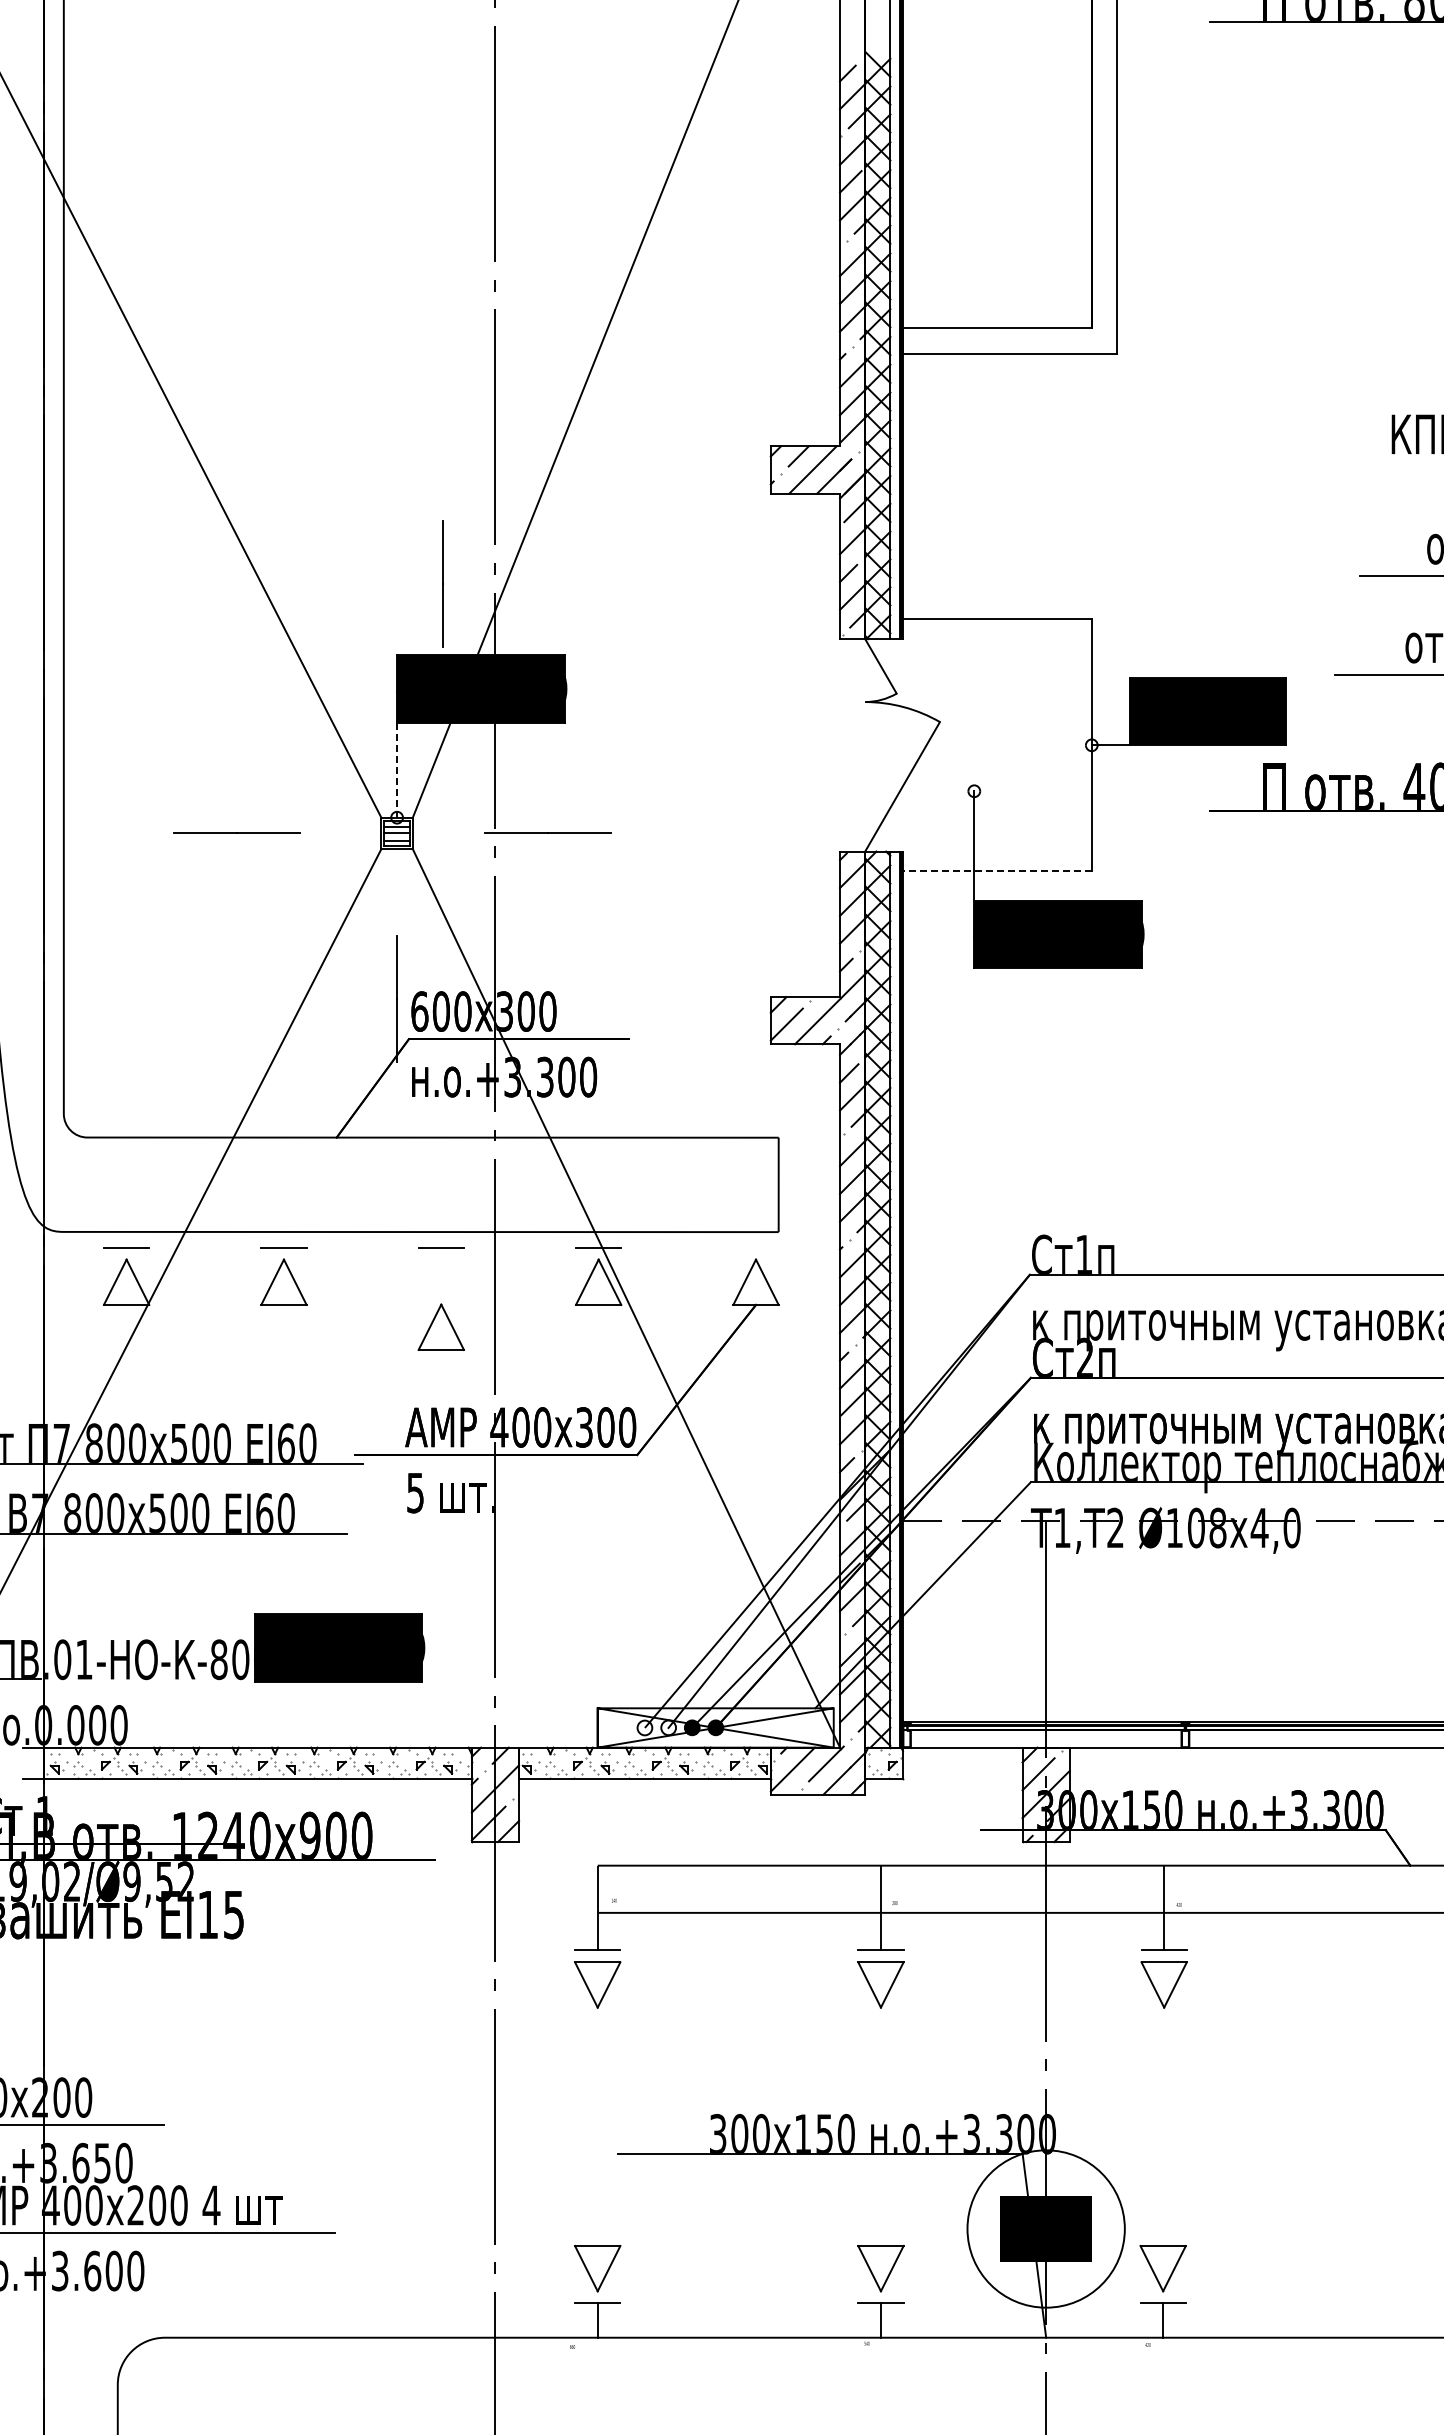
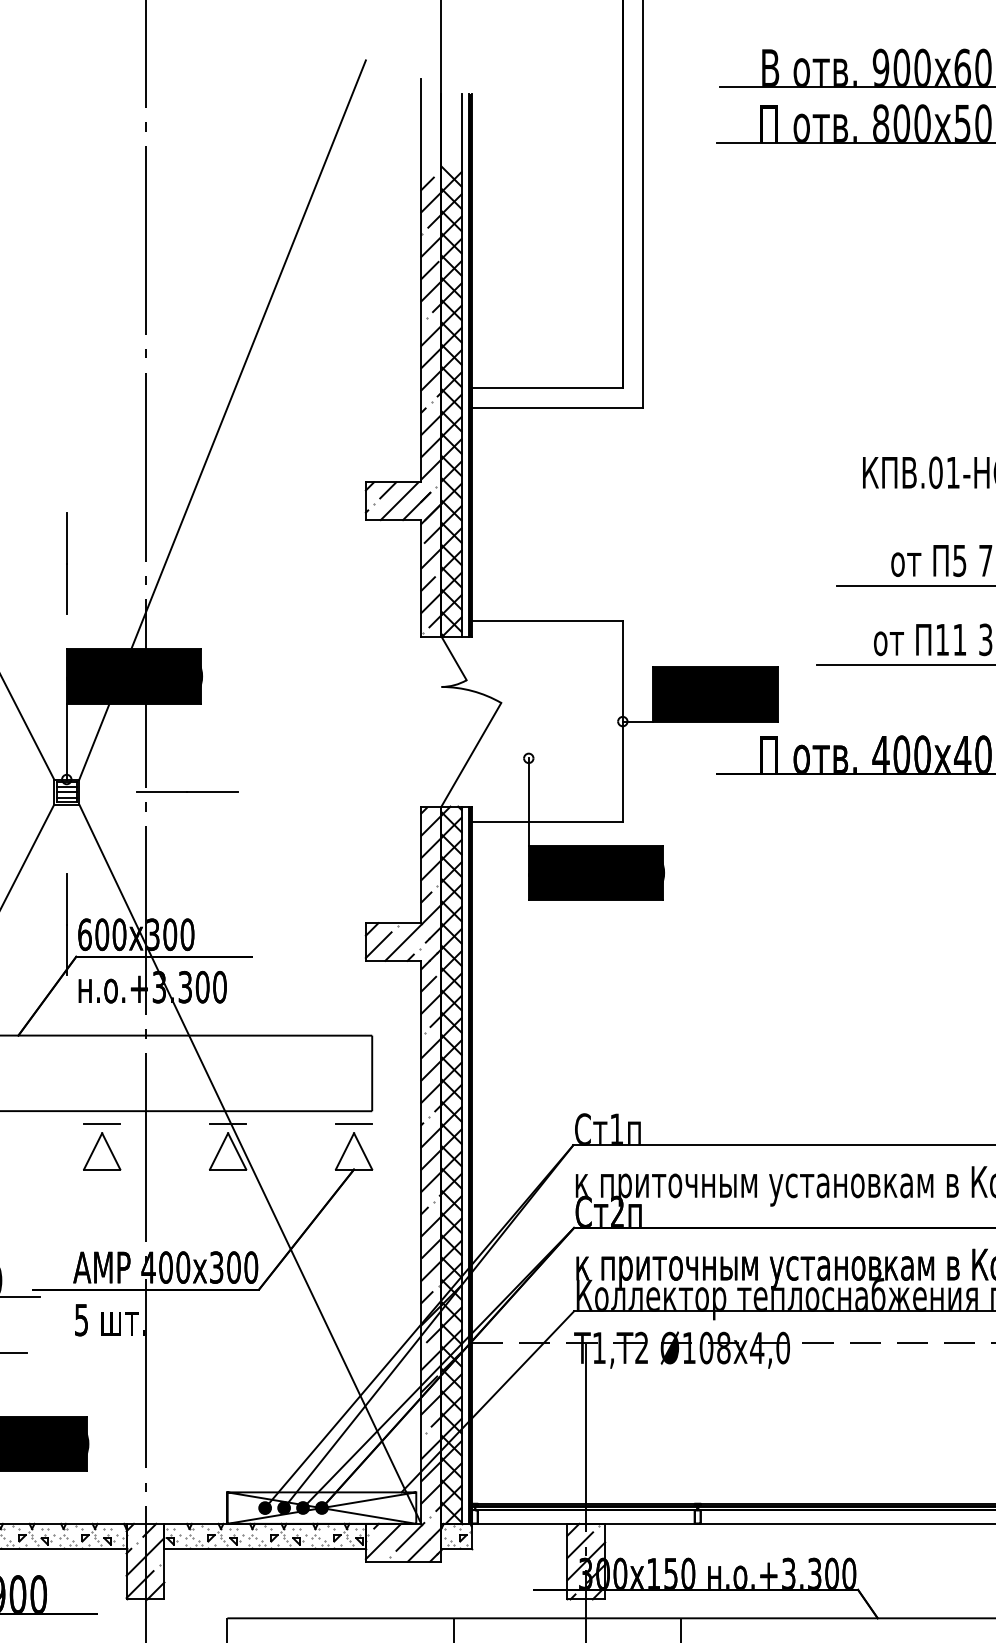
line: (442, 583) -> (66, 563), moved
line: (397, 769) -> (67, 740), dashed -> solid
line: (996, 871) -> (546, 822), dashed -> solid
line: (755, 1247) -> (353, 1123), added
part: (440, 1326) -> (101, 1150), moved
fill: (644, 1727) -> (264, 1507), added
fill: (668, 1727) -> (284, 1507), added

